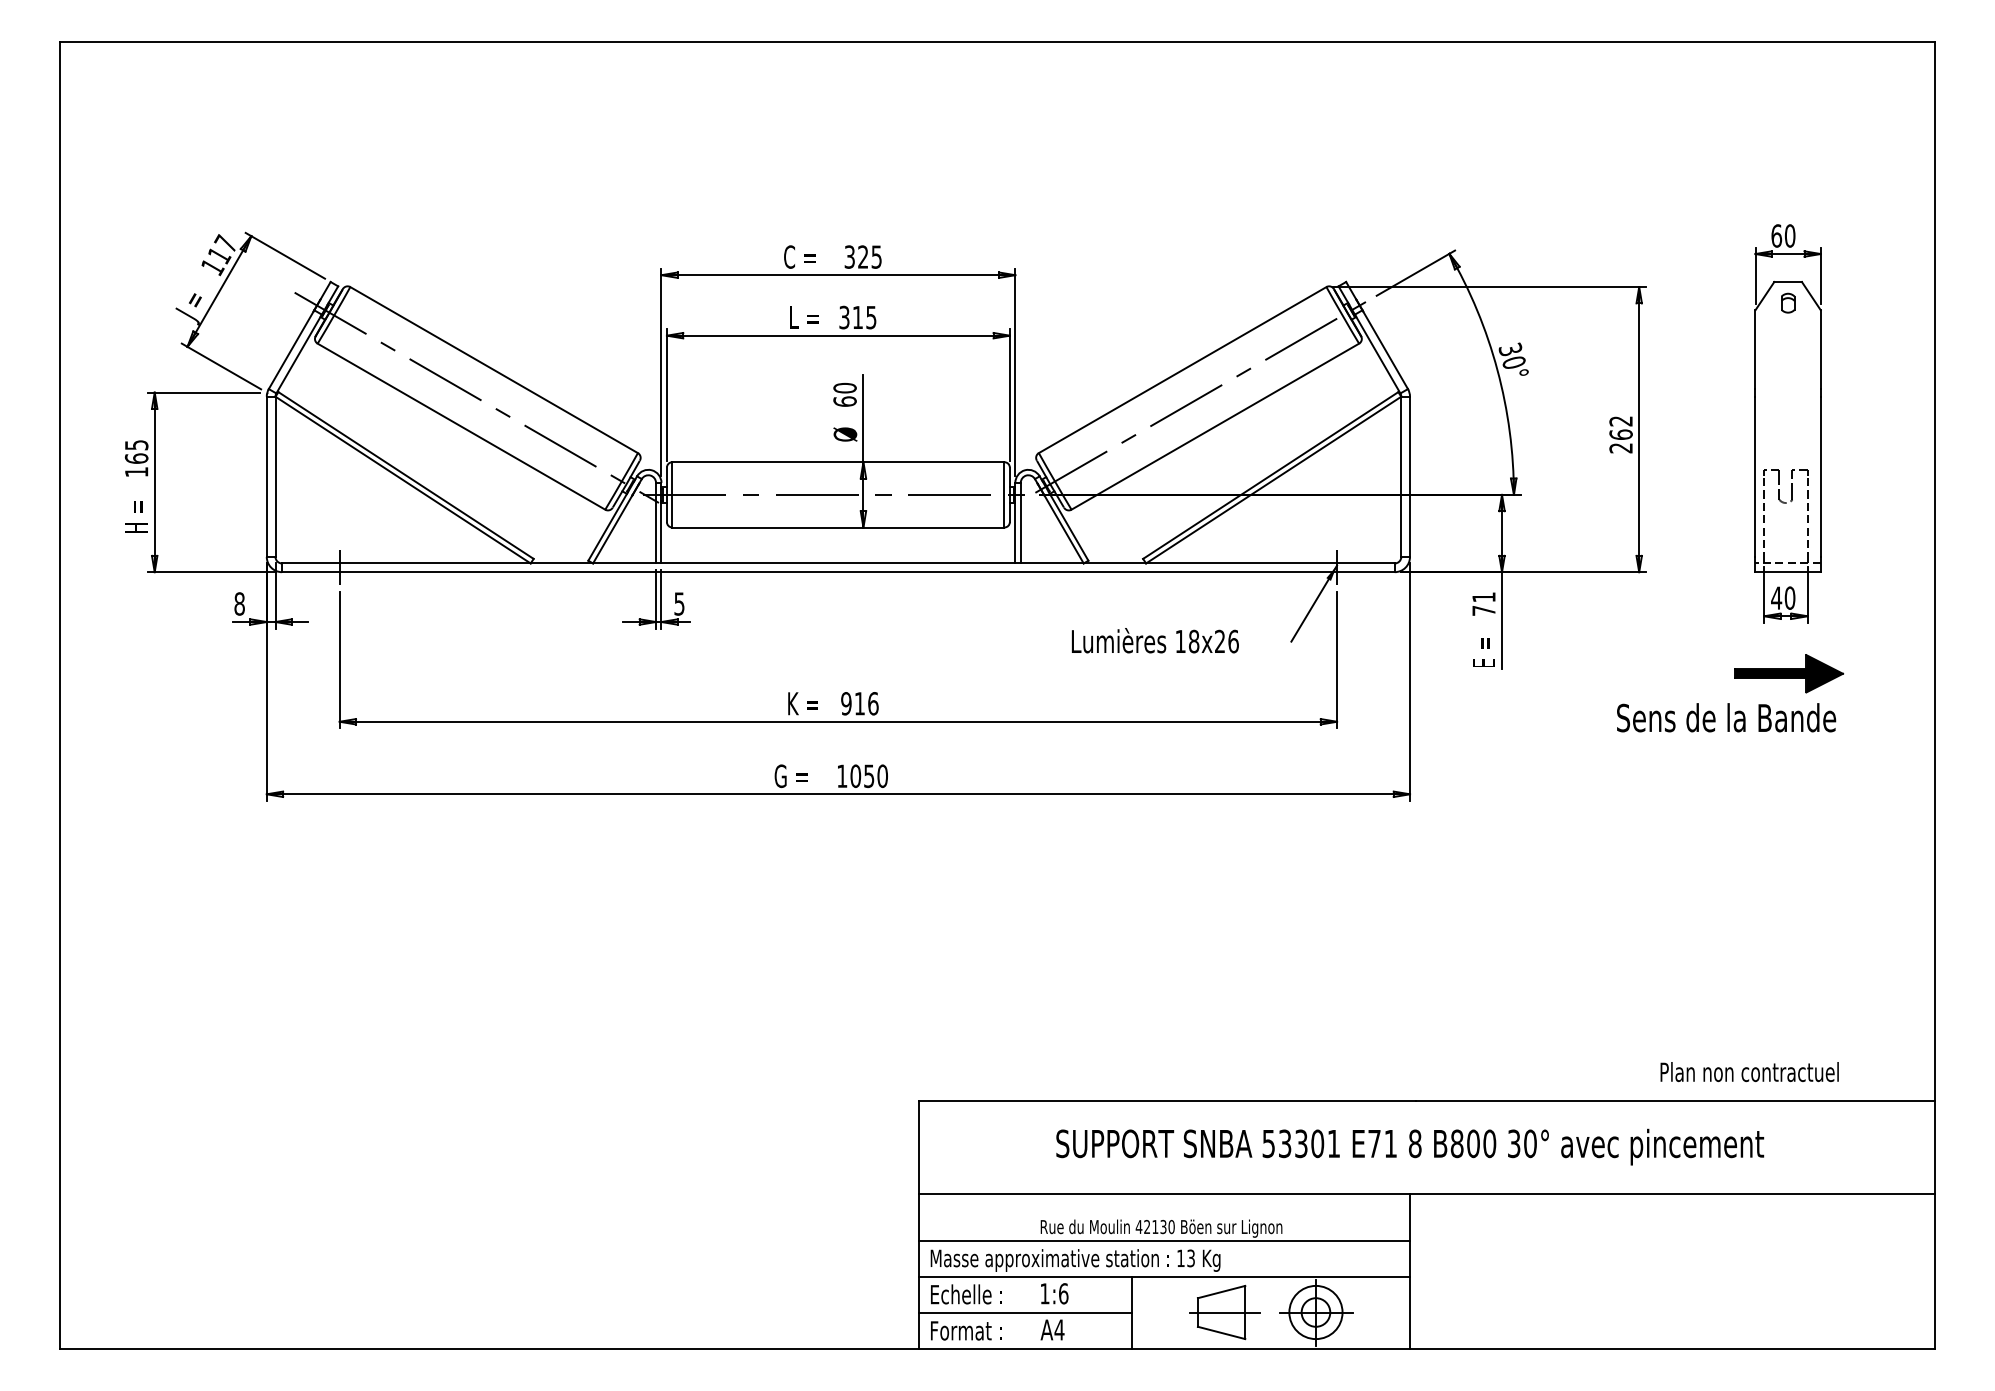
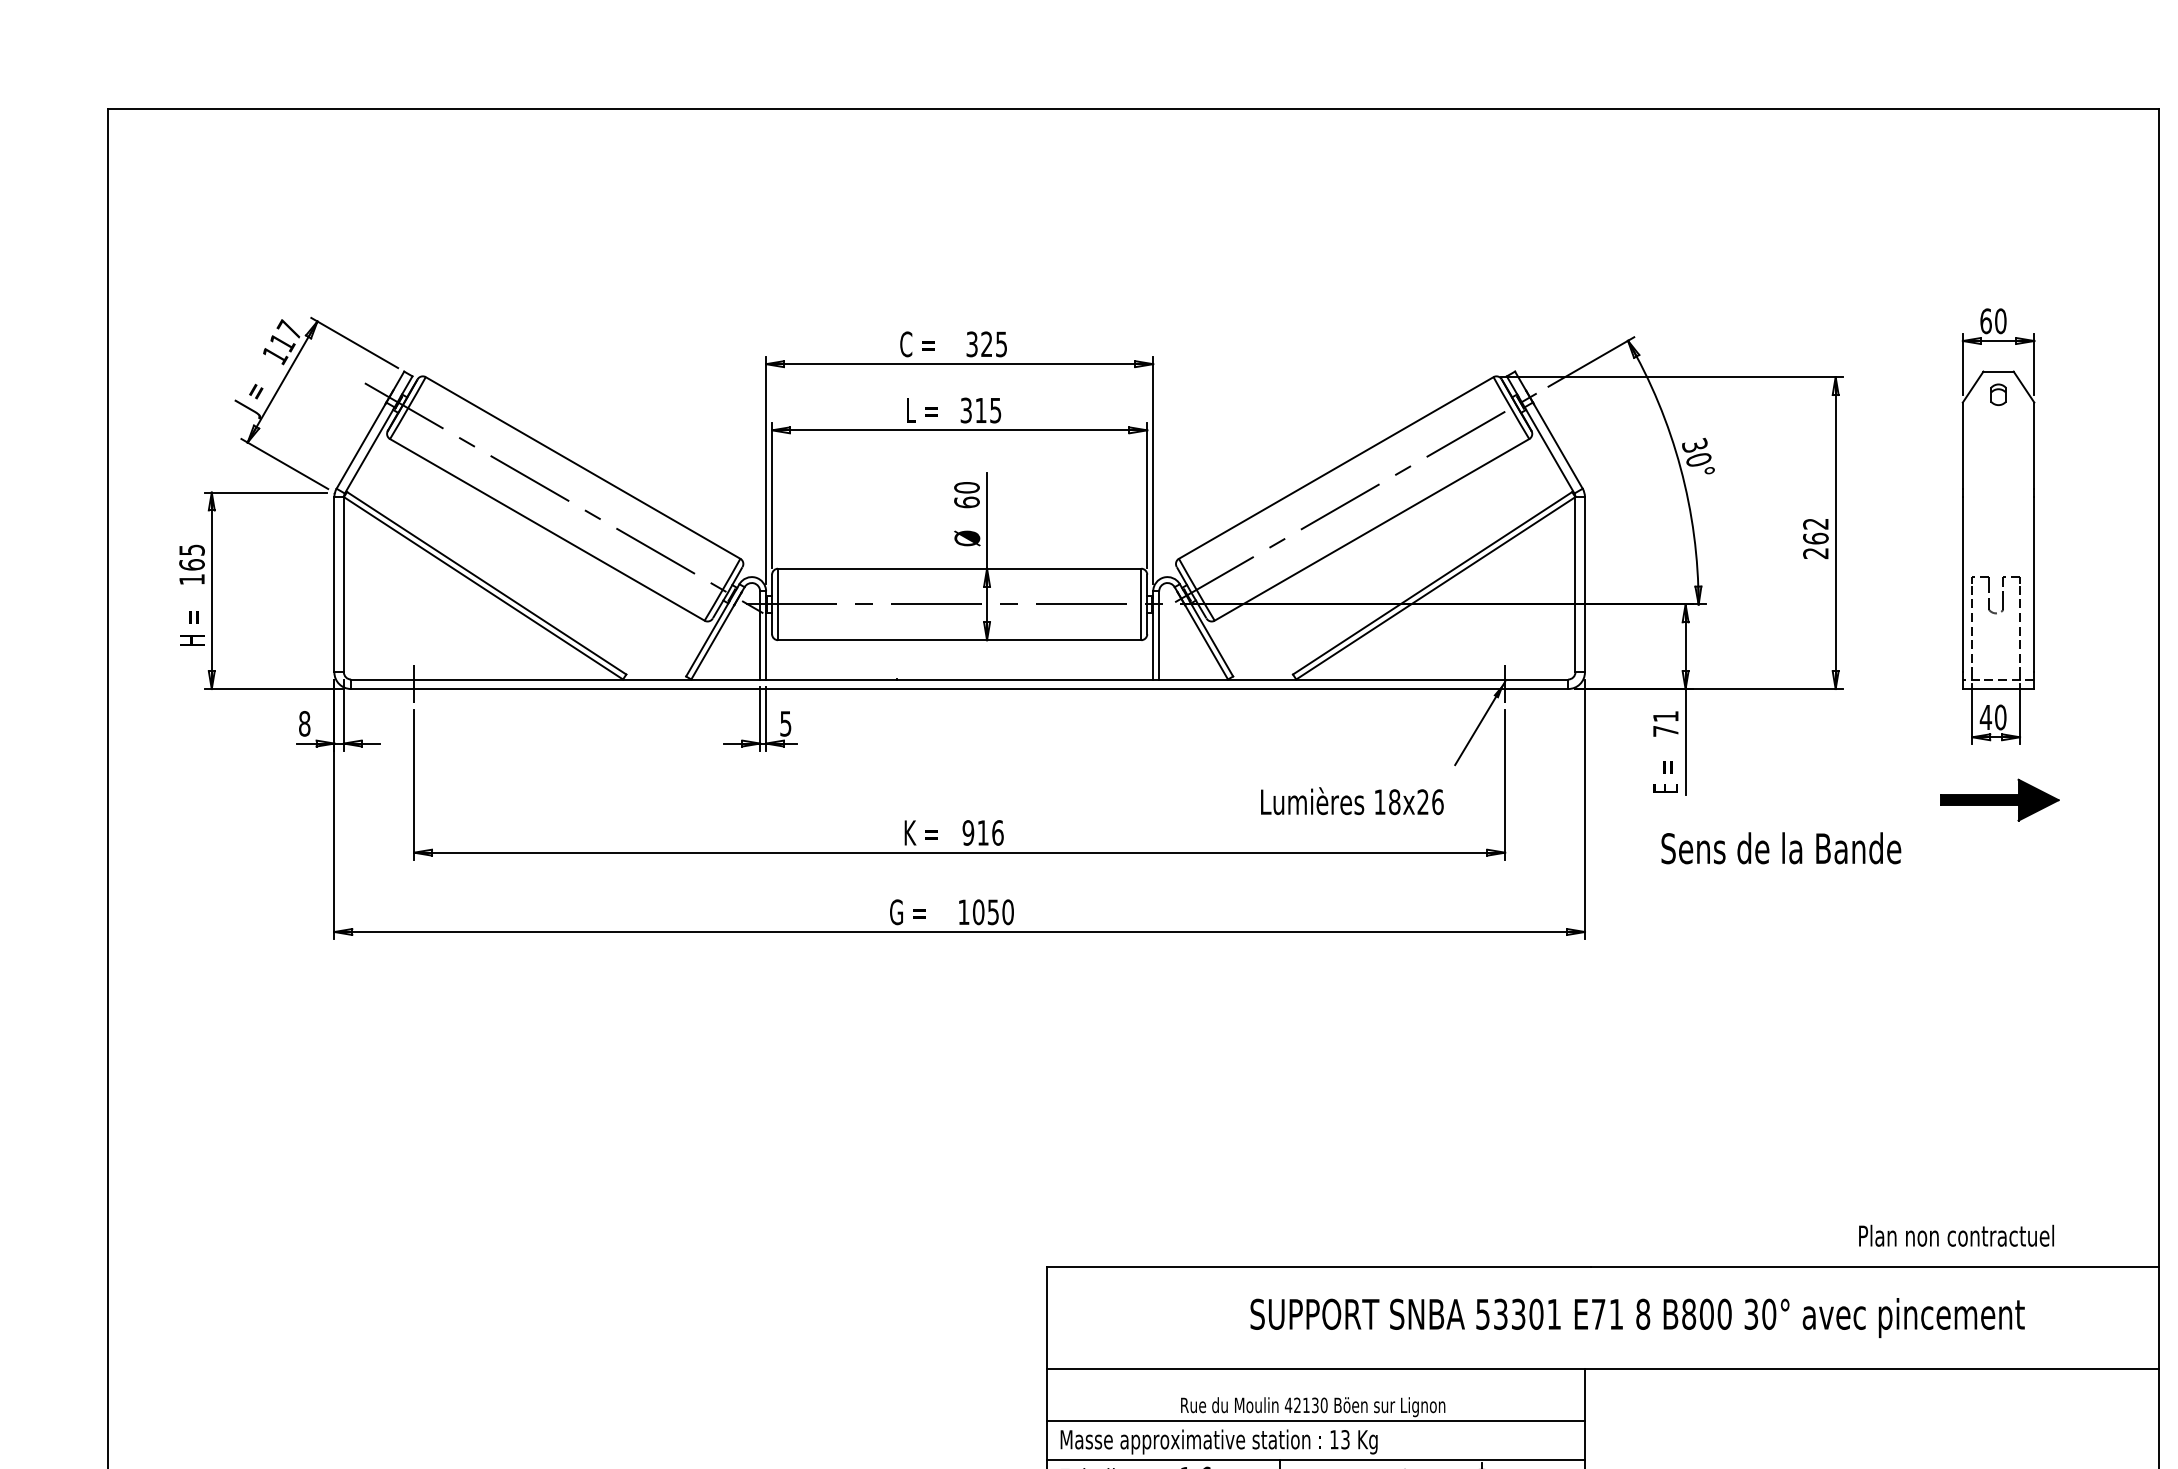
text: (1155, 640) -> (1352, 800), moved
text: (1726, 717) -> (1781, 848), moved
text: (1410, 1146) -> (1637, 1317), moved

